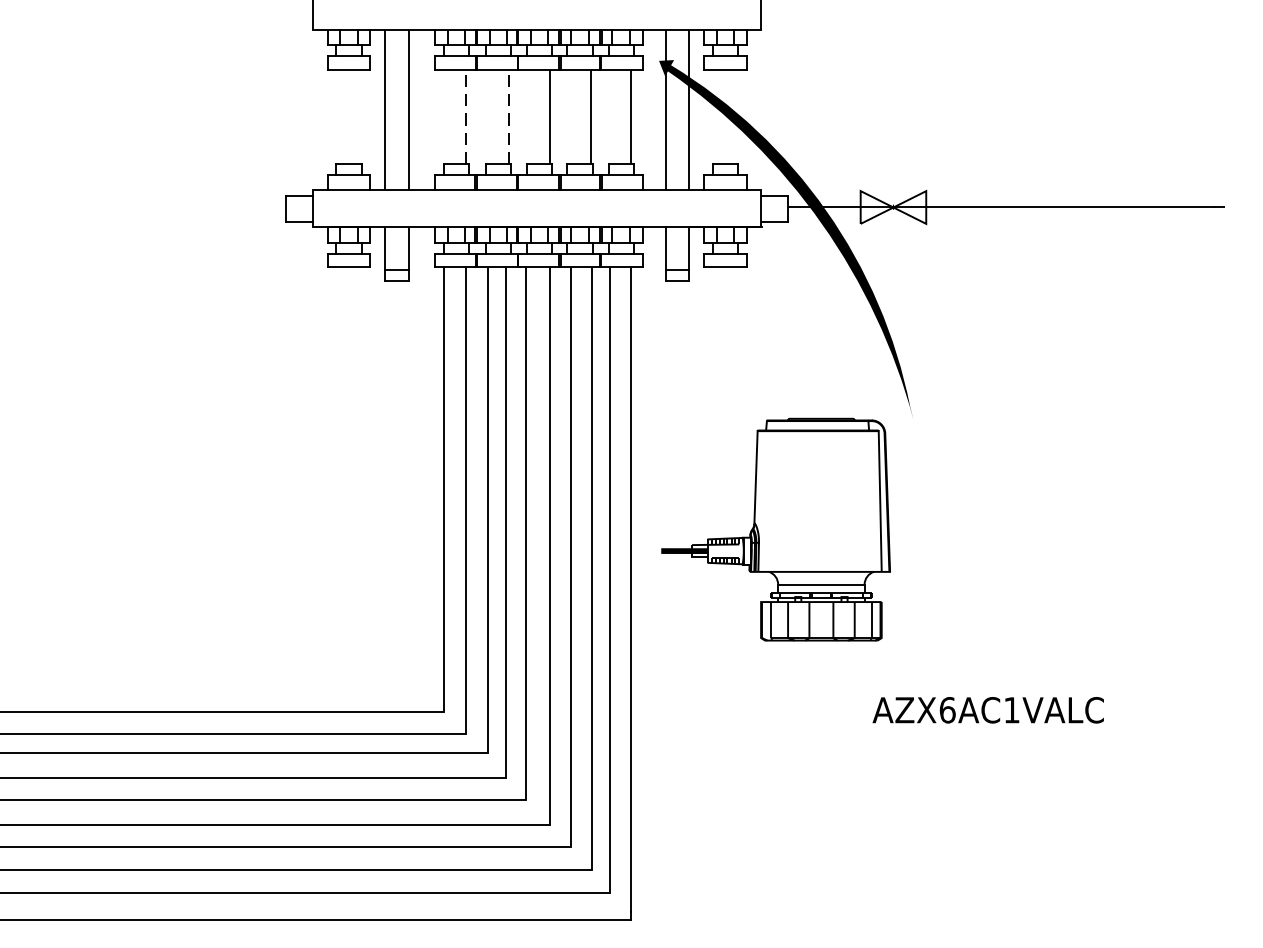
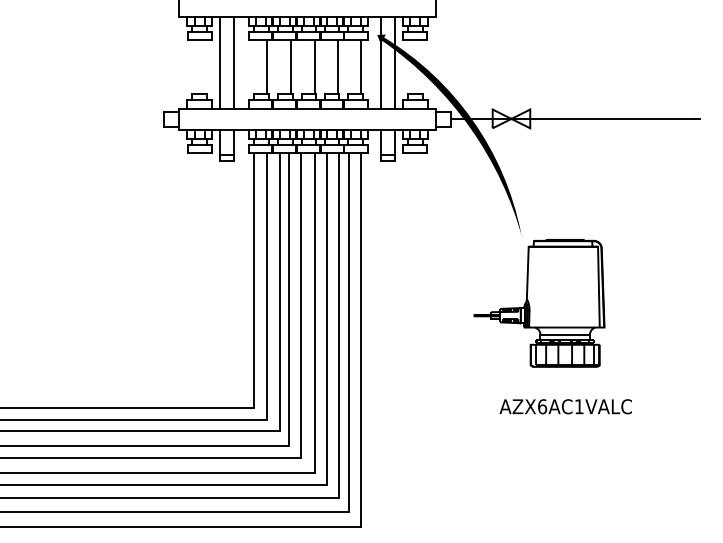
line: (467, 117) -> (267, 67), dashed -> solid
line: (509, 117) -> (291, 67), dashed -> solid
part: (776, 529) -> (539, 303), moved

